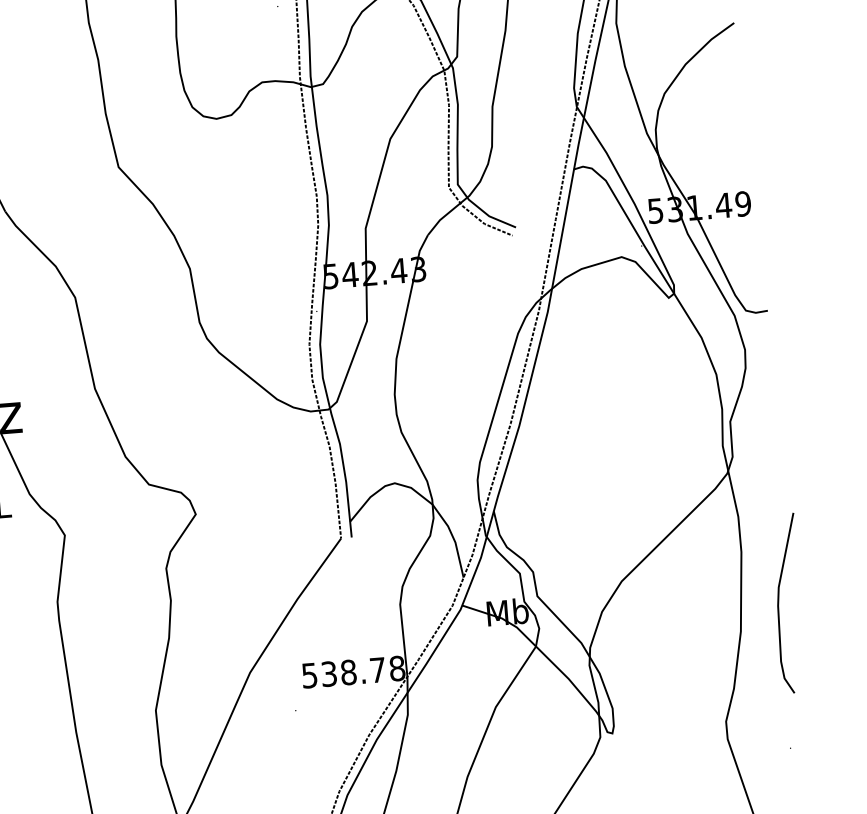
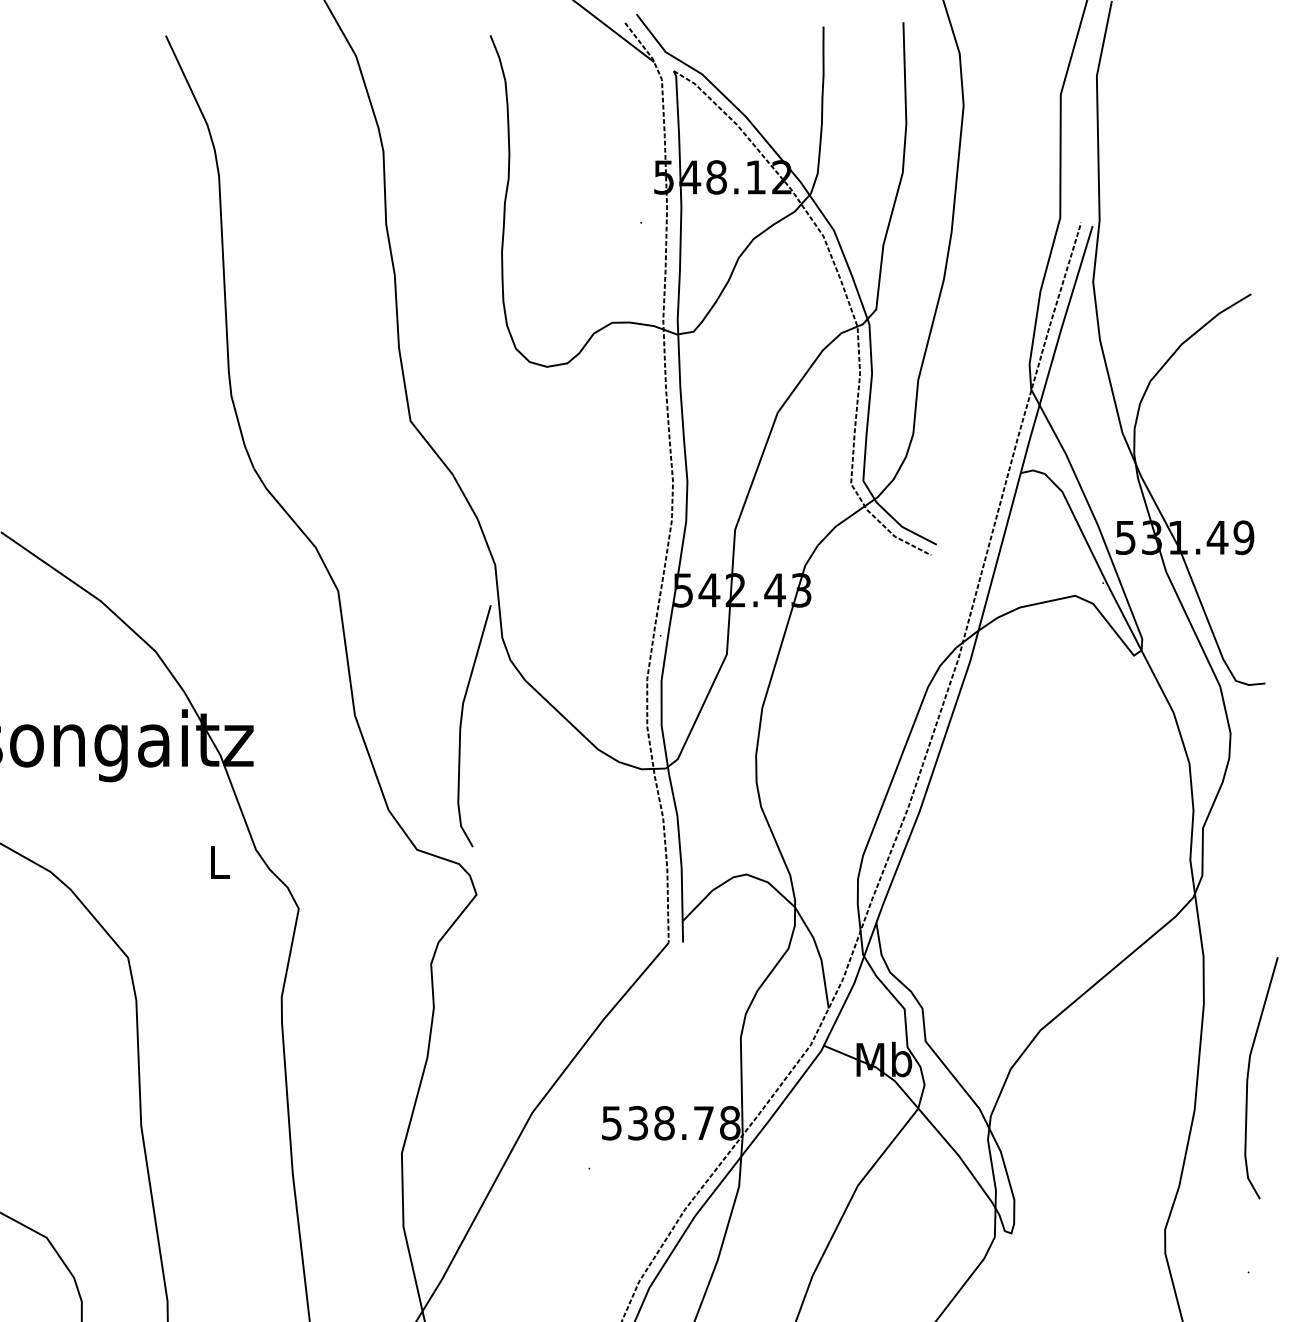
curve: (174, 390) -> (461, 726), added

